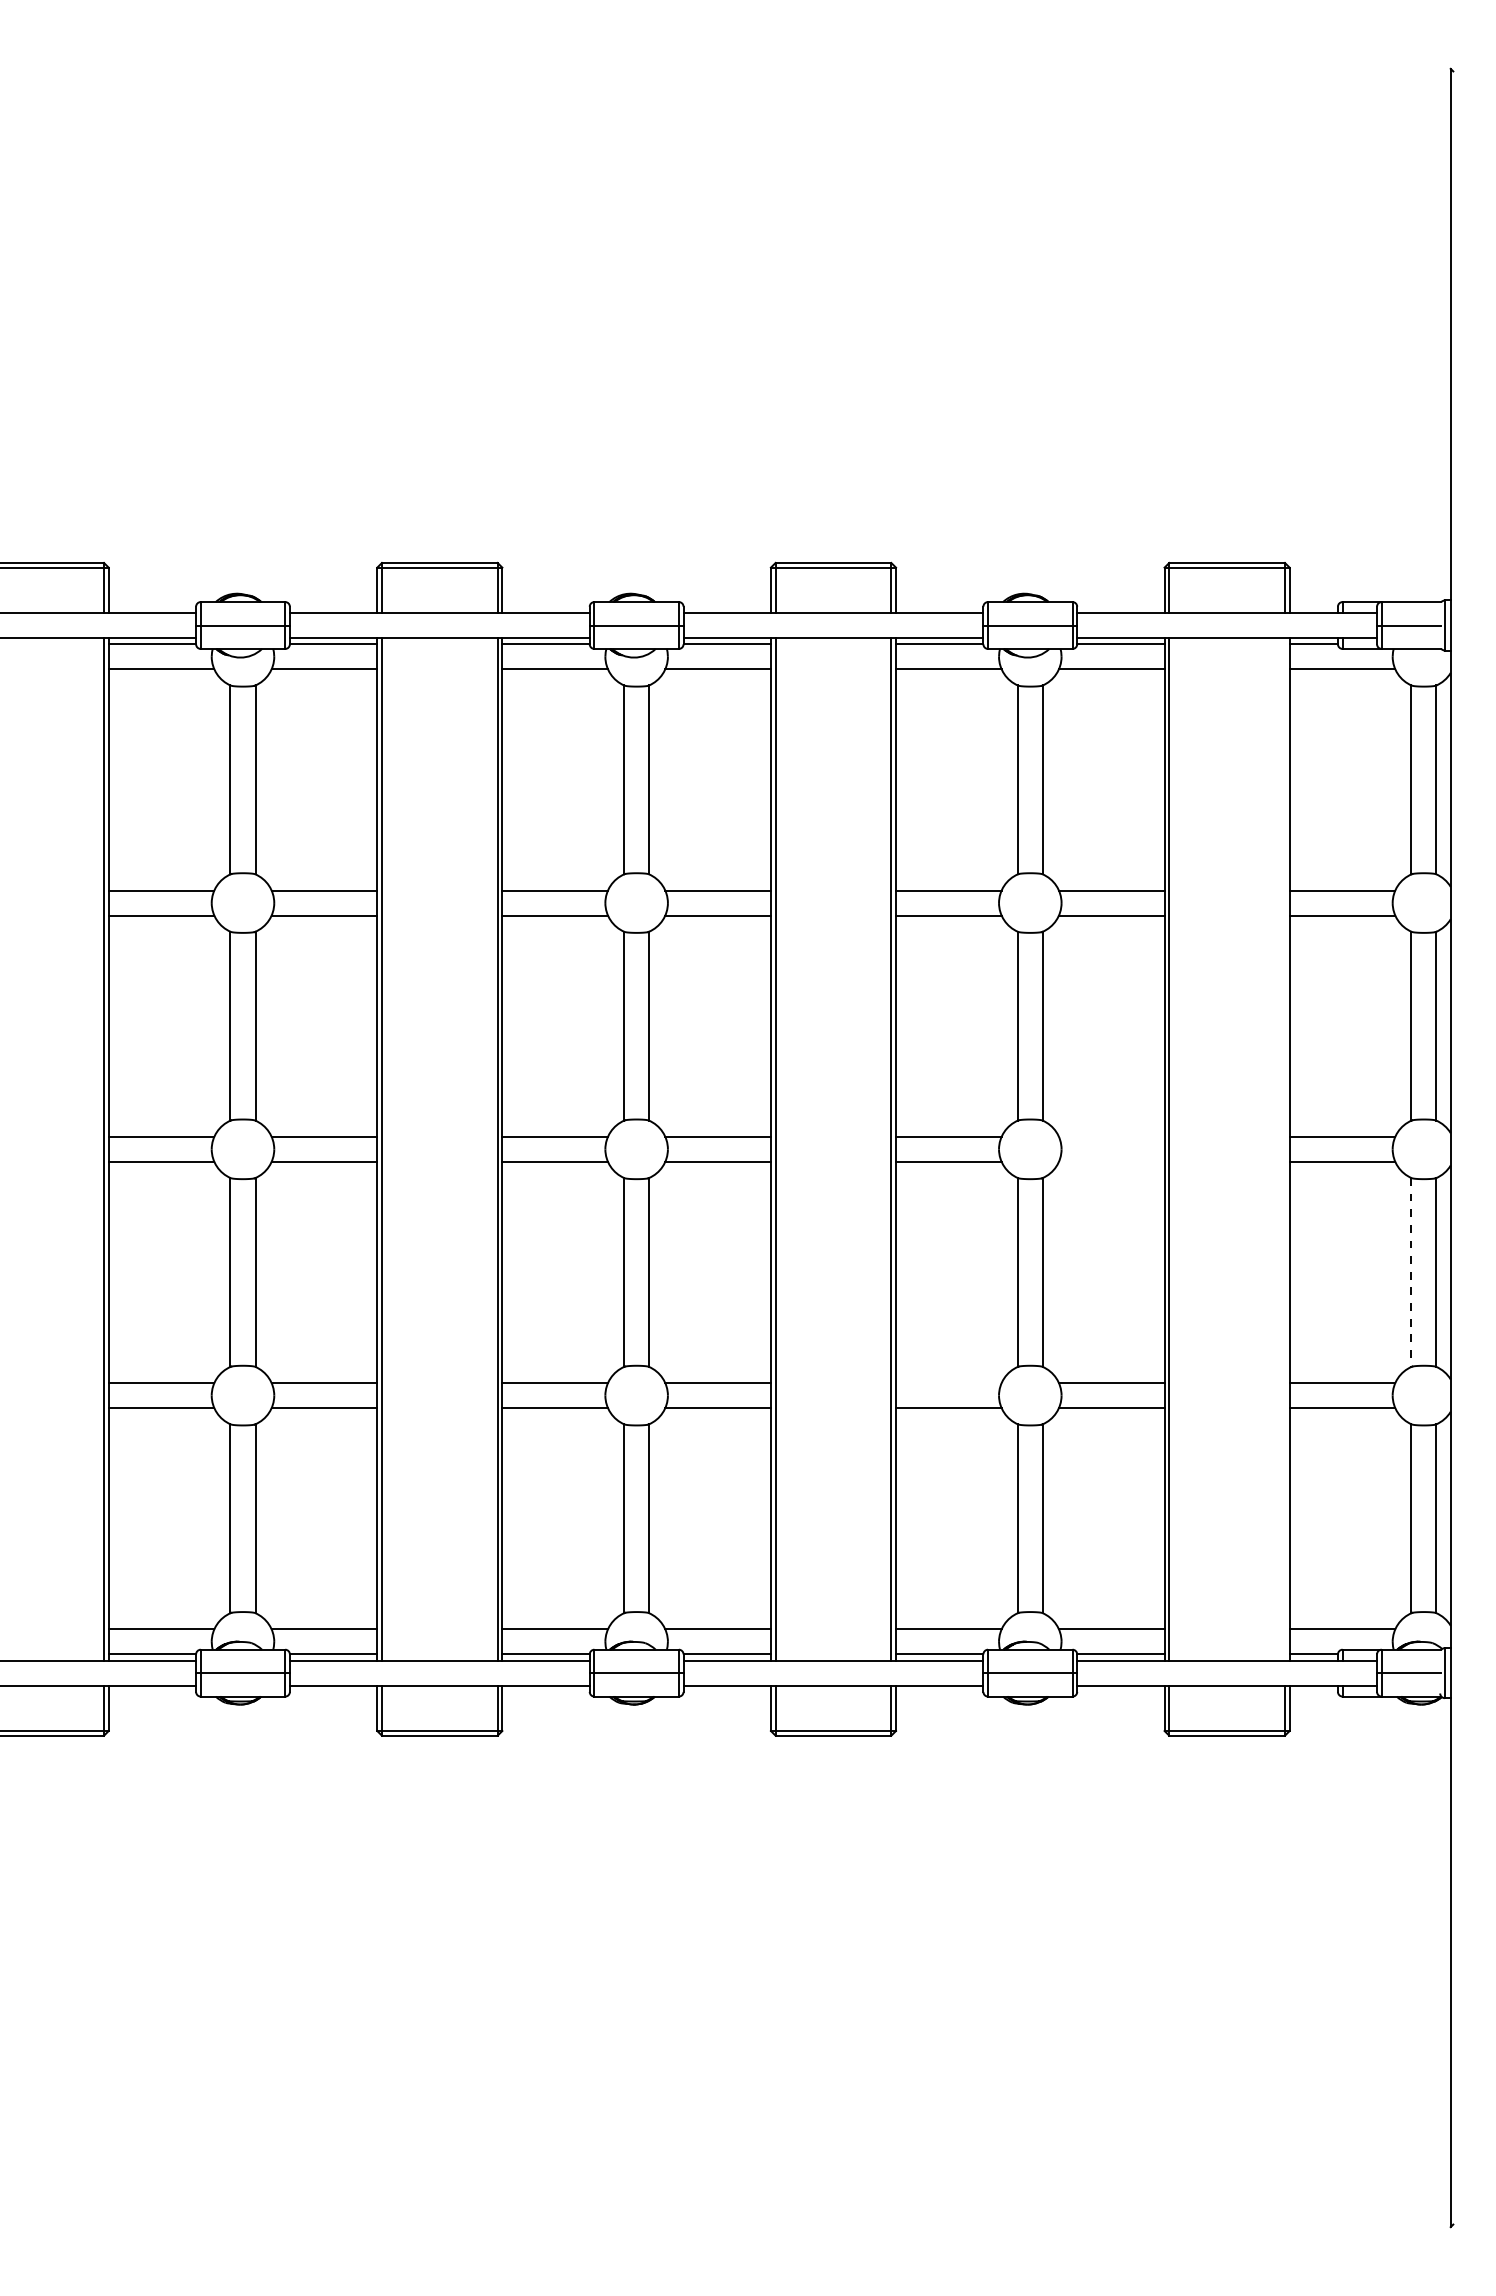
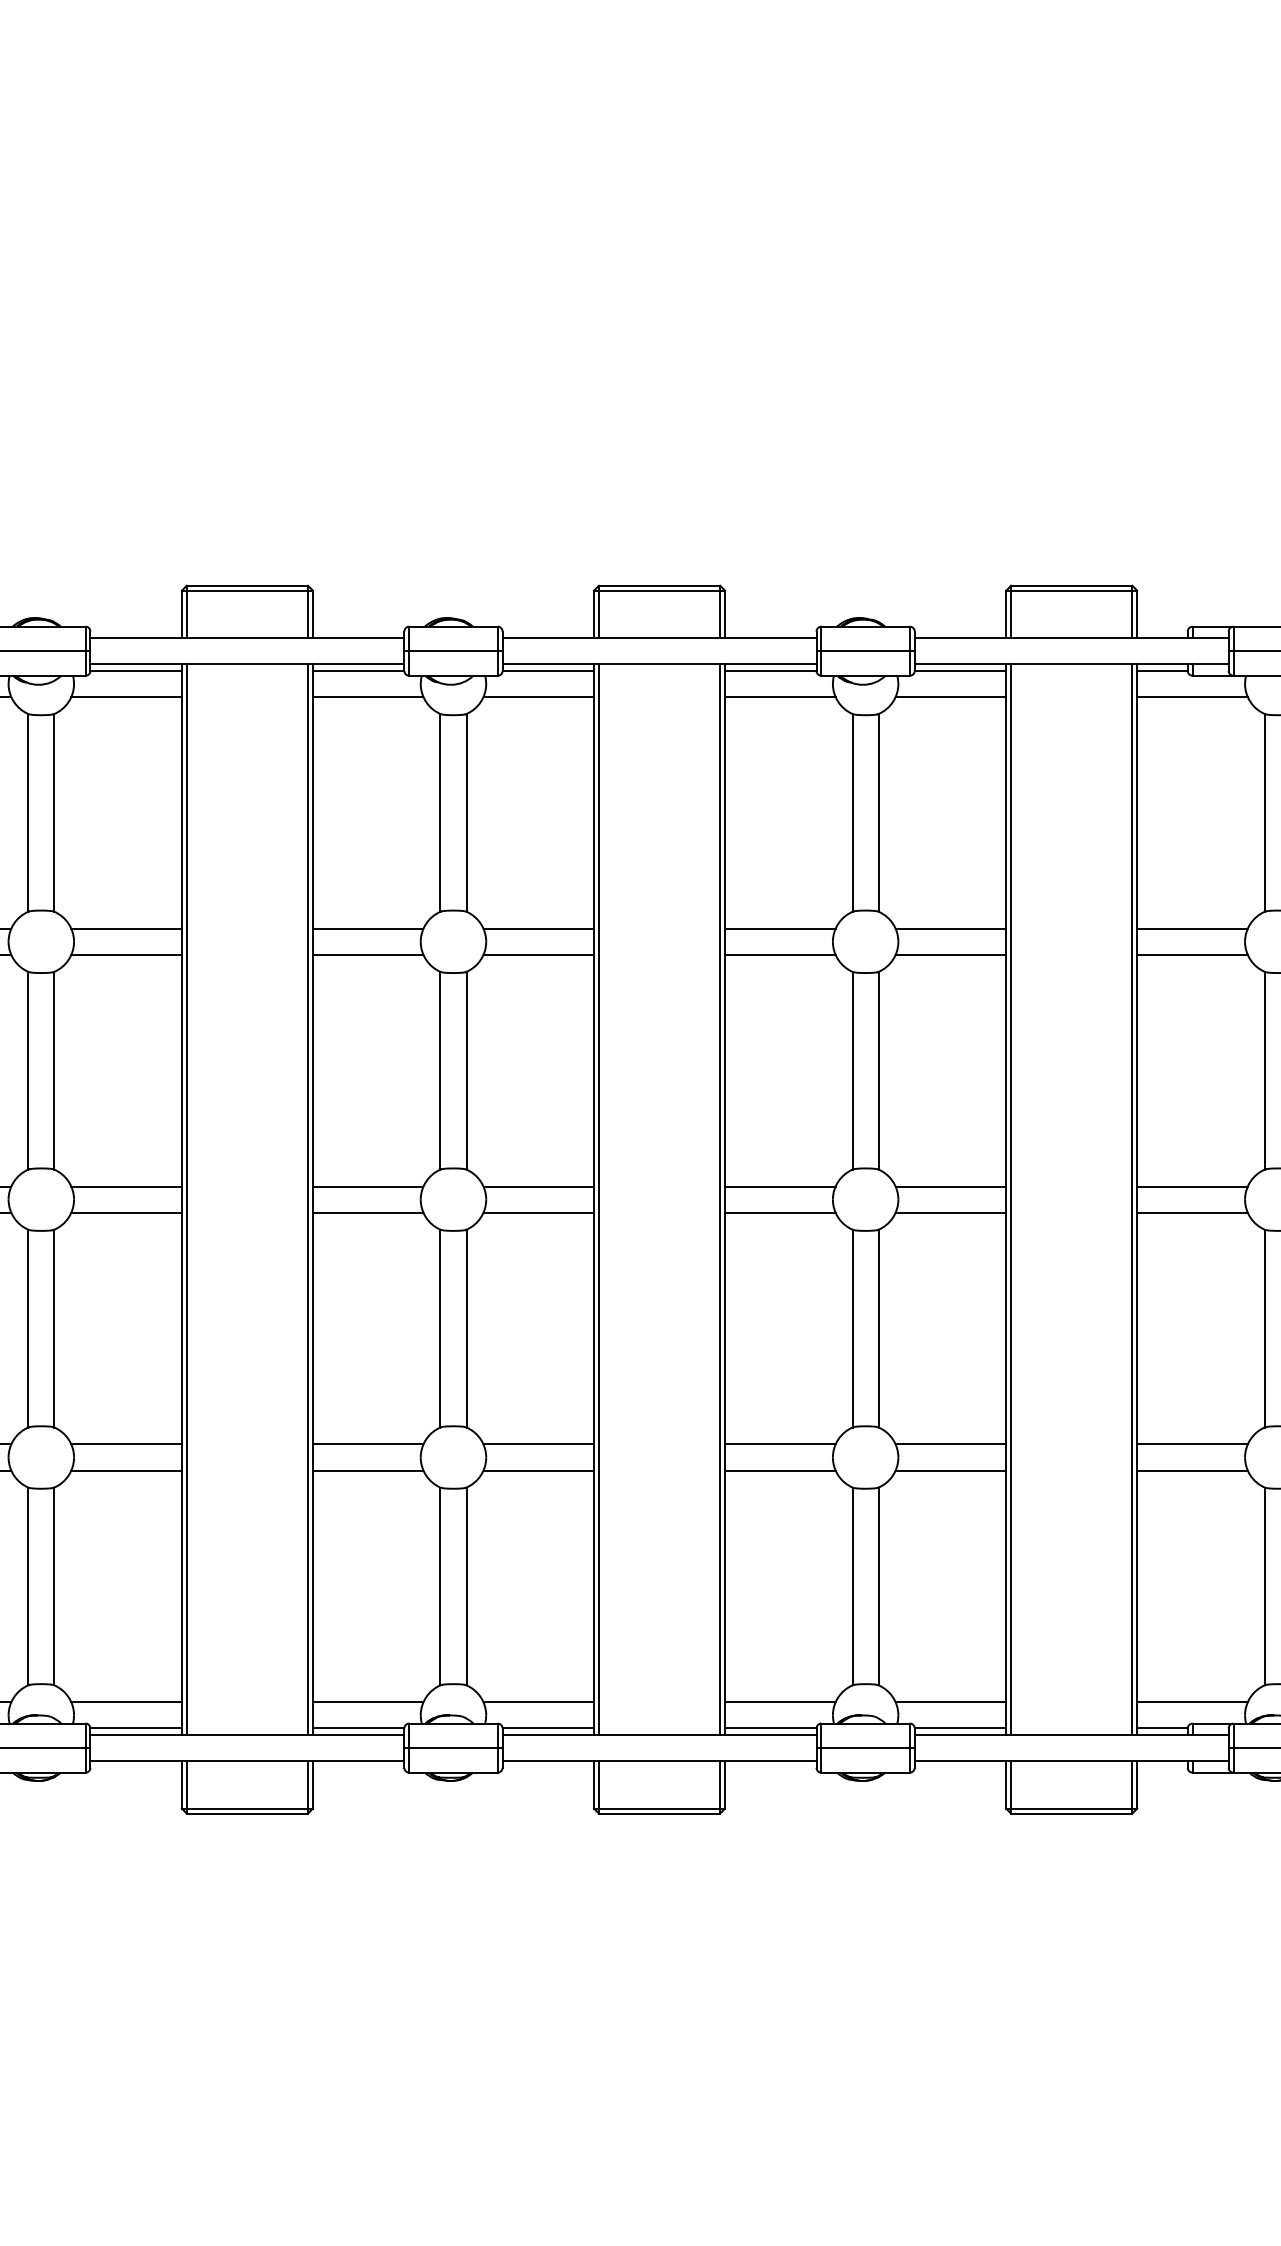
line: (1111, 1136) -> (950, 1186), added
line: (1284, 1149) -> (1131, 1199), added
line: (1111, 1161) -> (950, 1212), added
line: (1411, 1272) -> (1264, 1328), dashed -> solid
line: (948, 1383) -> (779, 1444), added

